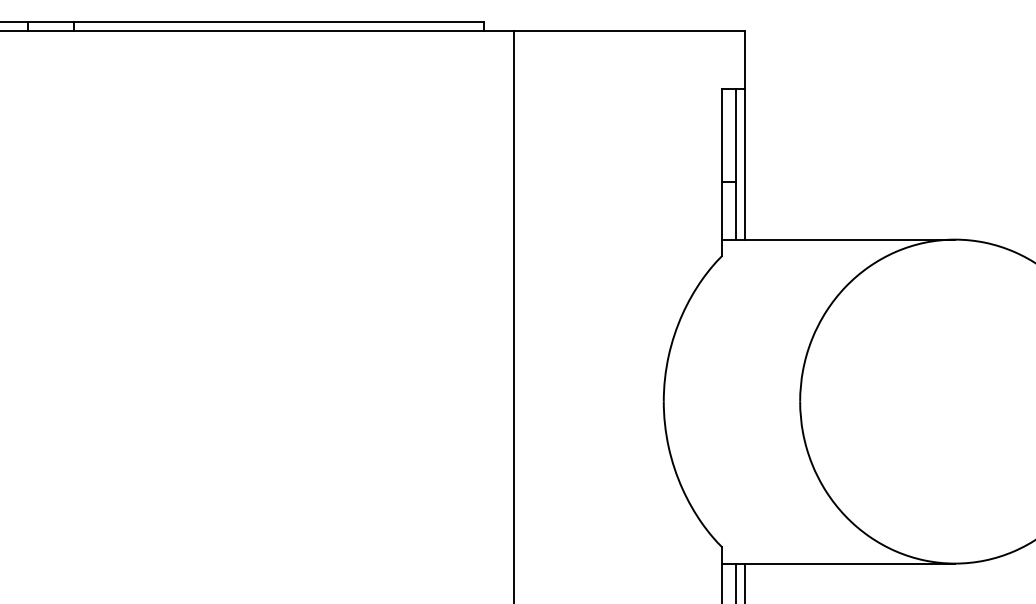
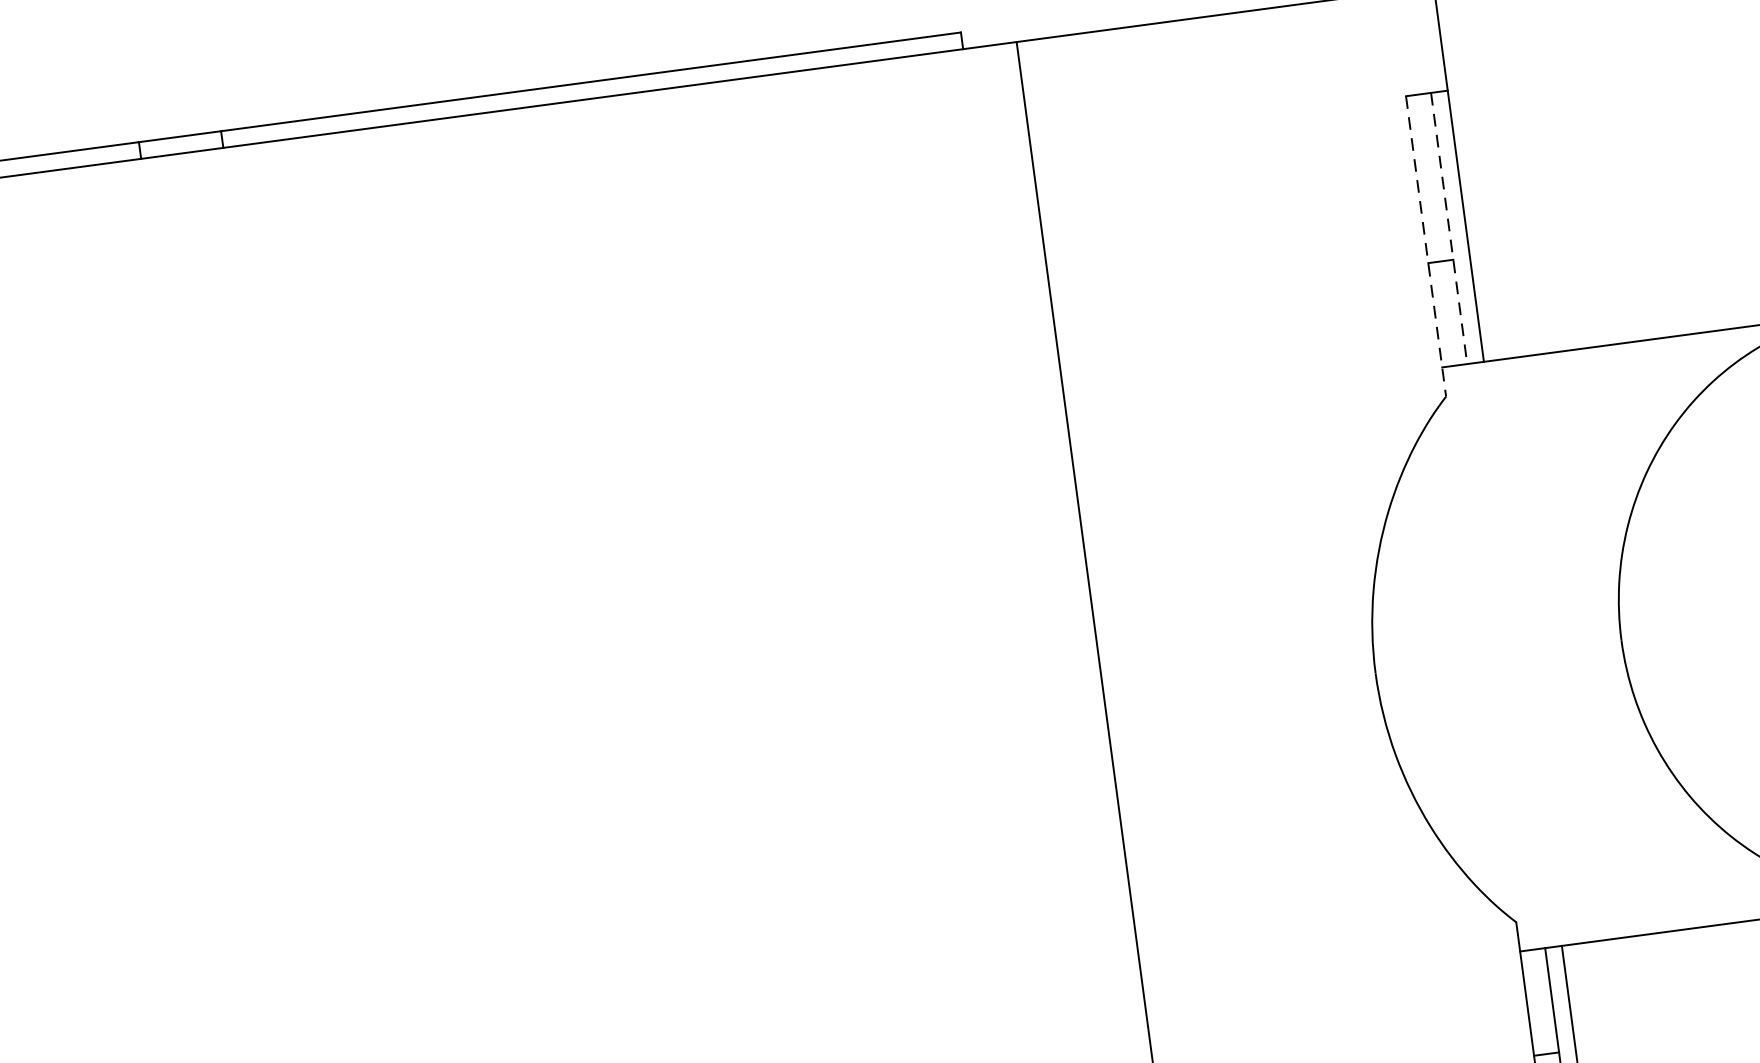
line: (736, 164) -> (1449, 228), solid -> dashed
line: (722, 173) -> (1426, 248), solid -> dashed

